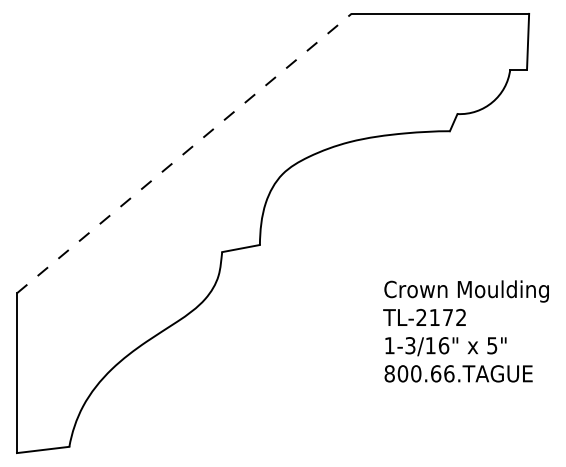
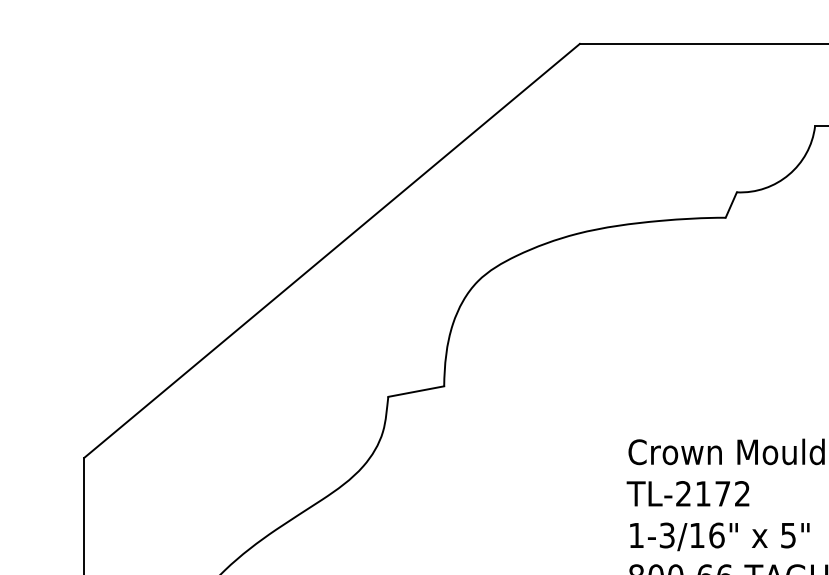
line: (184, 153) -> (332, 250), dashed -> solid

